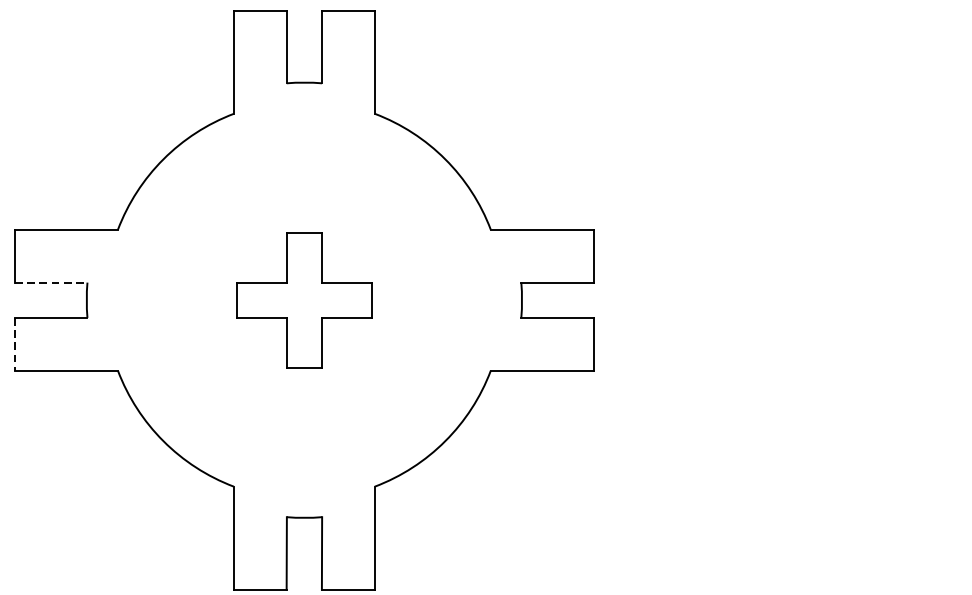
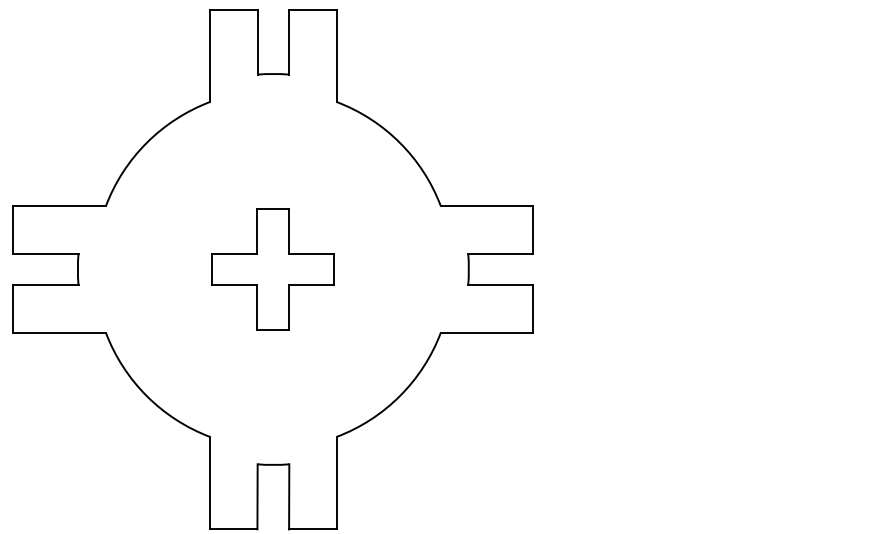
line: (50, 282) -> (45, 253), dashed -> solid
line: (15, 344) -> (13, 309), dashed -> solid

